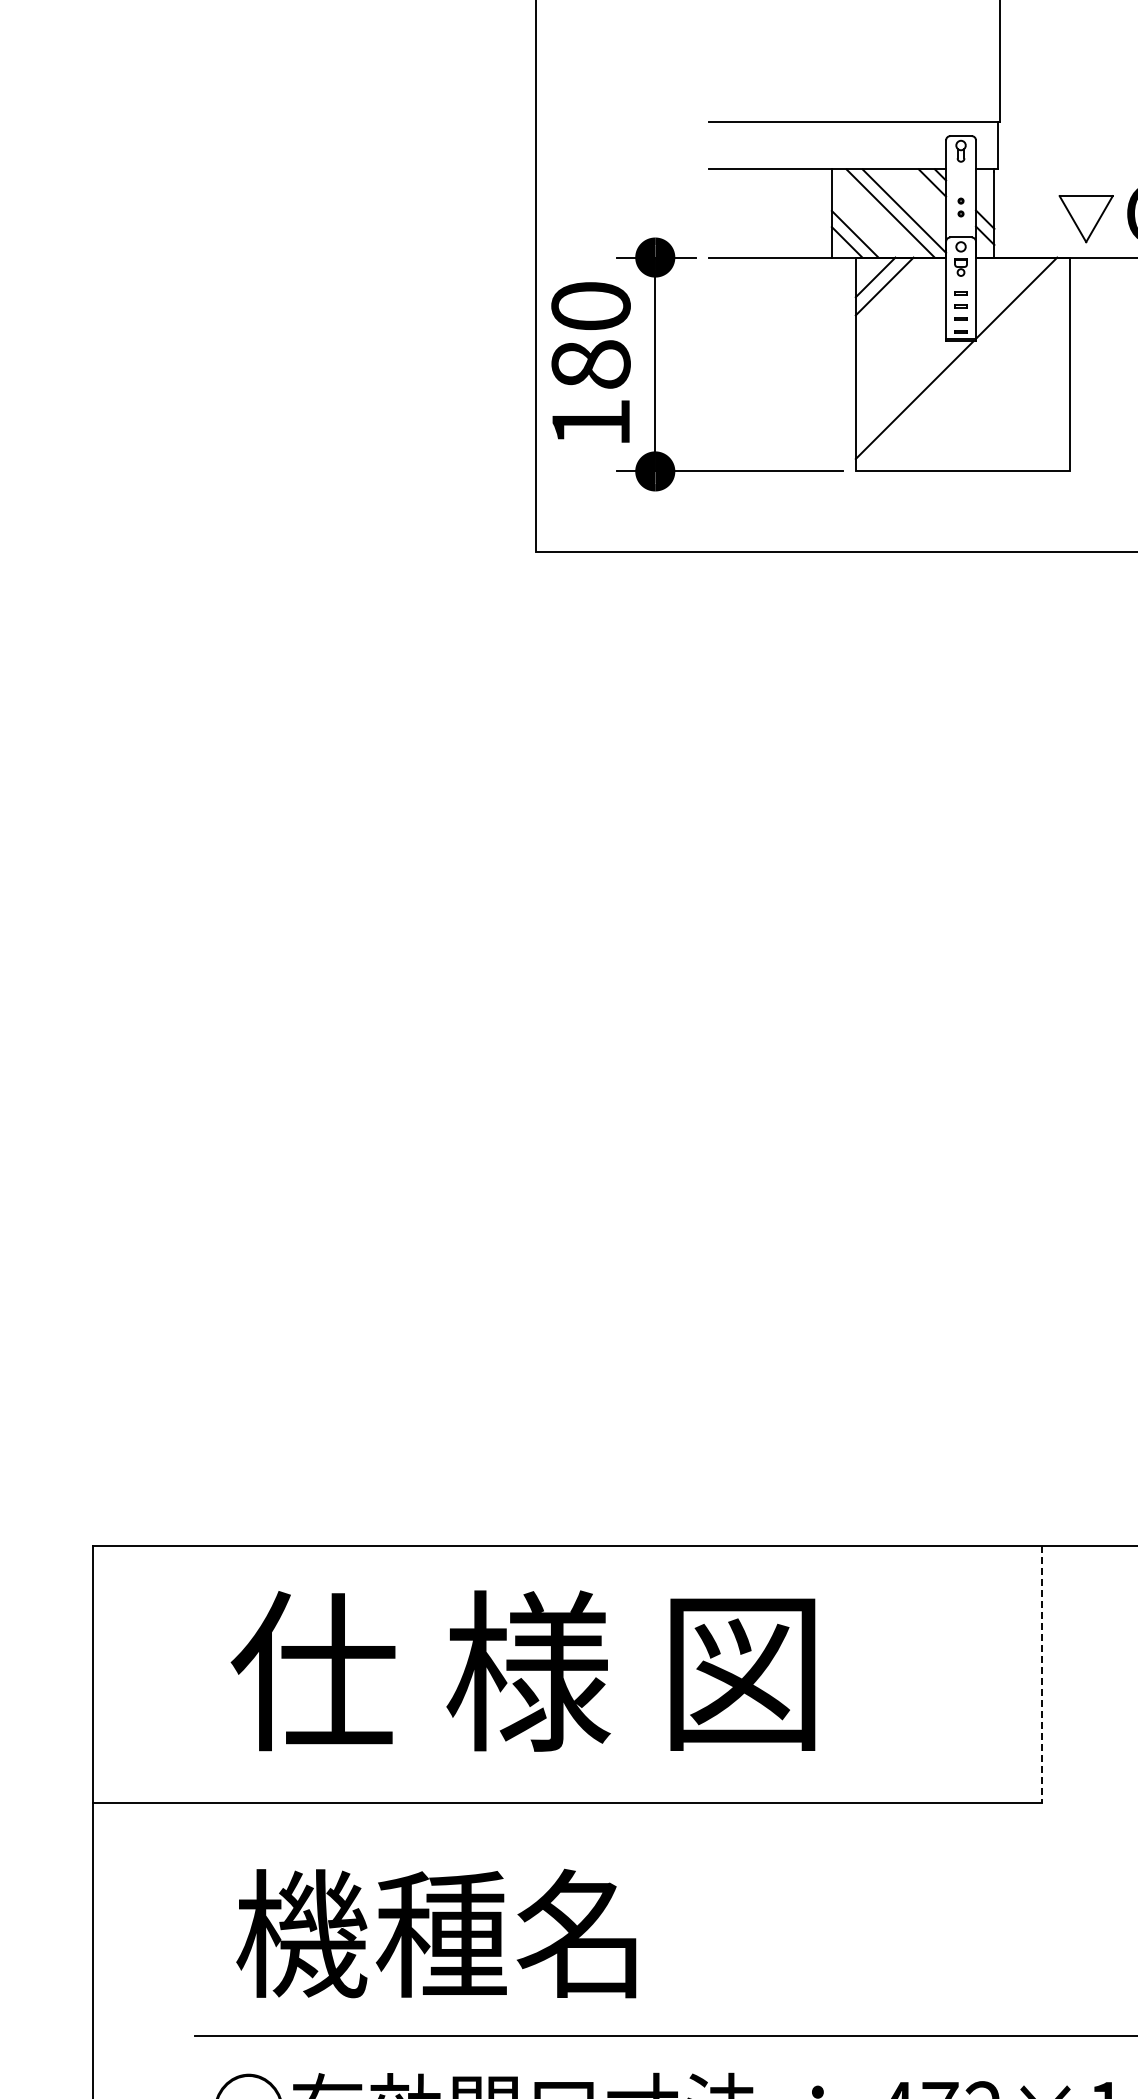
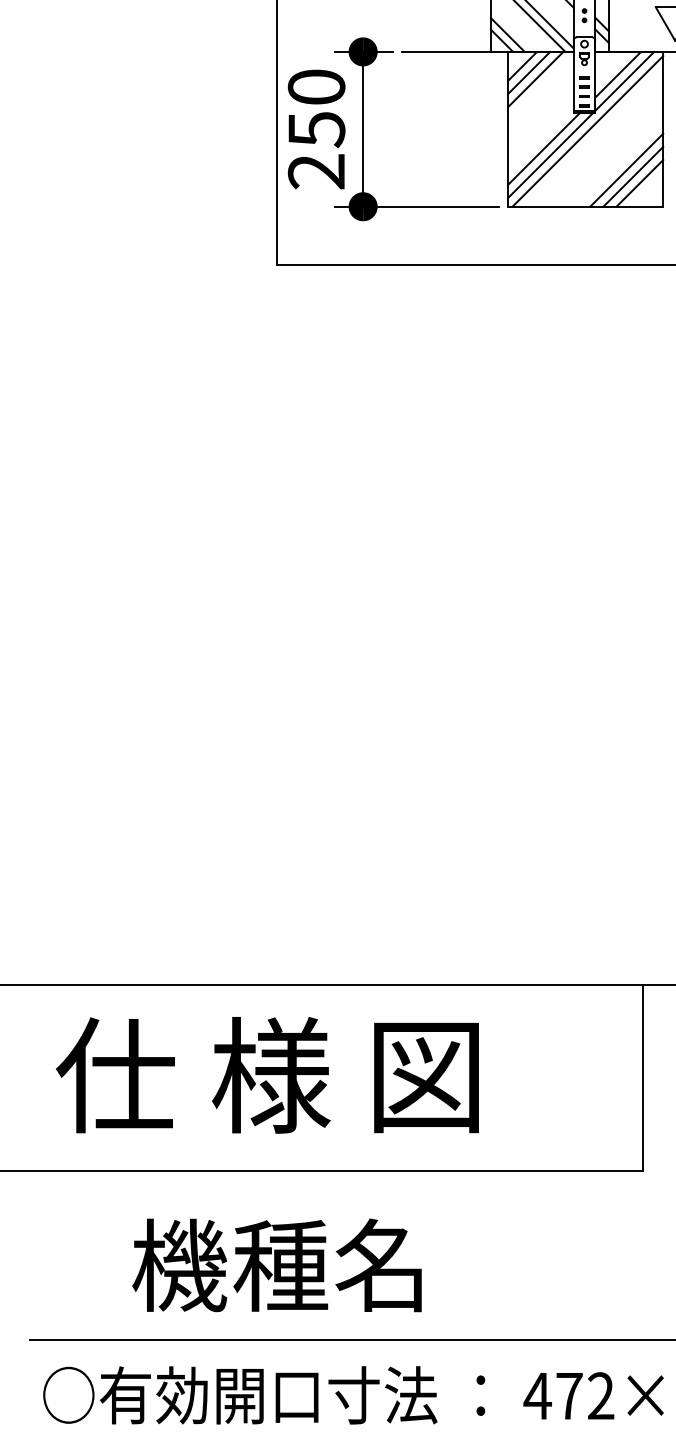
line: (1007, 288) -> (618, 74), added
line: (893, 295) -> (535, 79), added
line: (965, 367) -> (587, 131), added
line: (905, 390) -> (544, 148), added
text: (590, 393) -> (316, 150), 180 -> 250
line: (1018, 420) -> (626, 169), added
line: (1028, 429) -> (633, 176), added
line: (1037, 438) -> (639, 182), added
line: (1042, 1675) -> (643, 1078), dashed -> solid
text: (436, 1933) -> (277, 1265), moved

